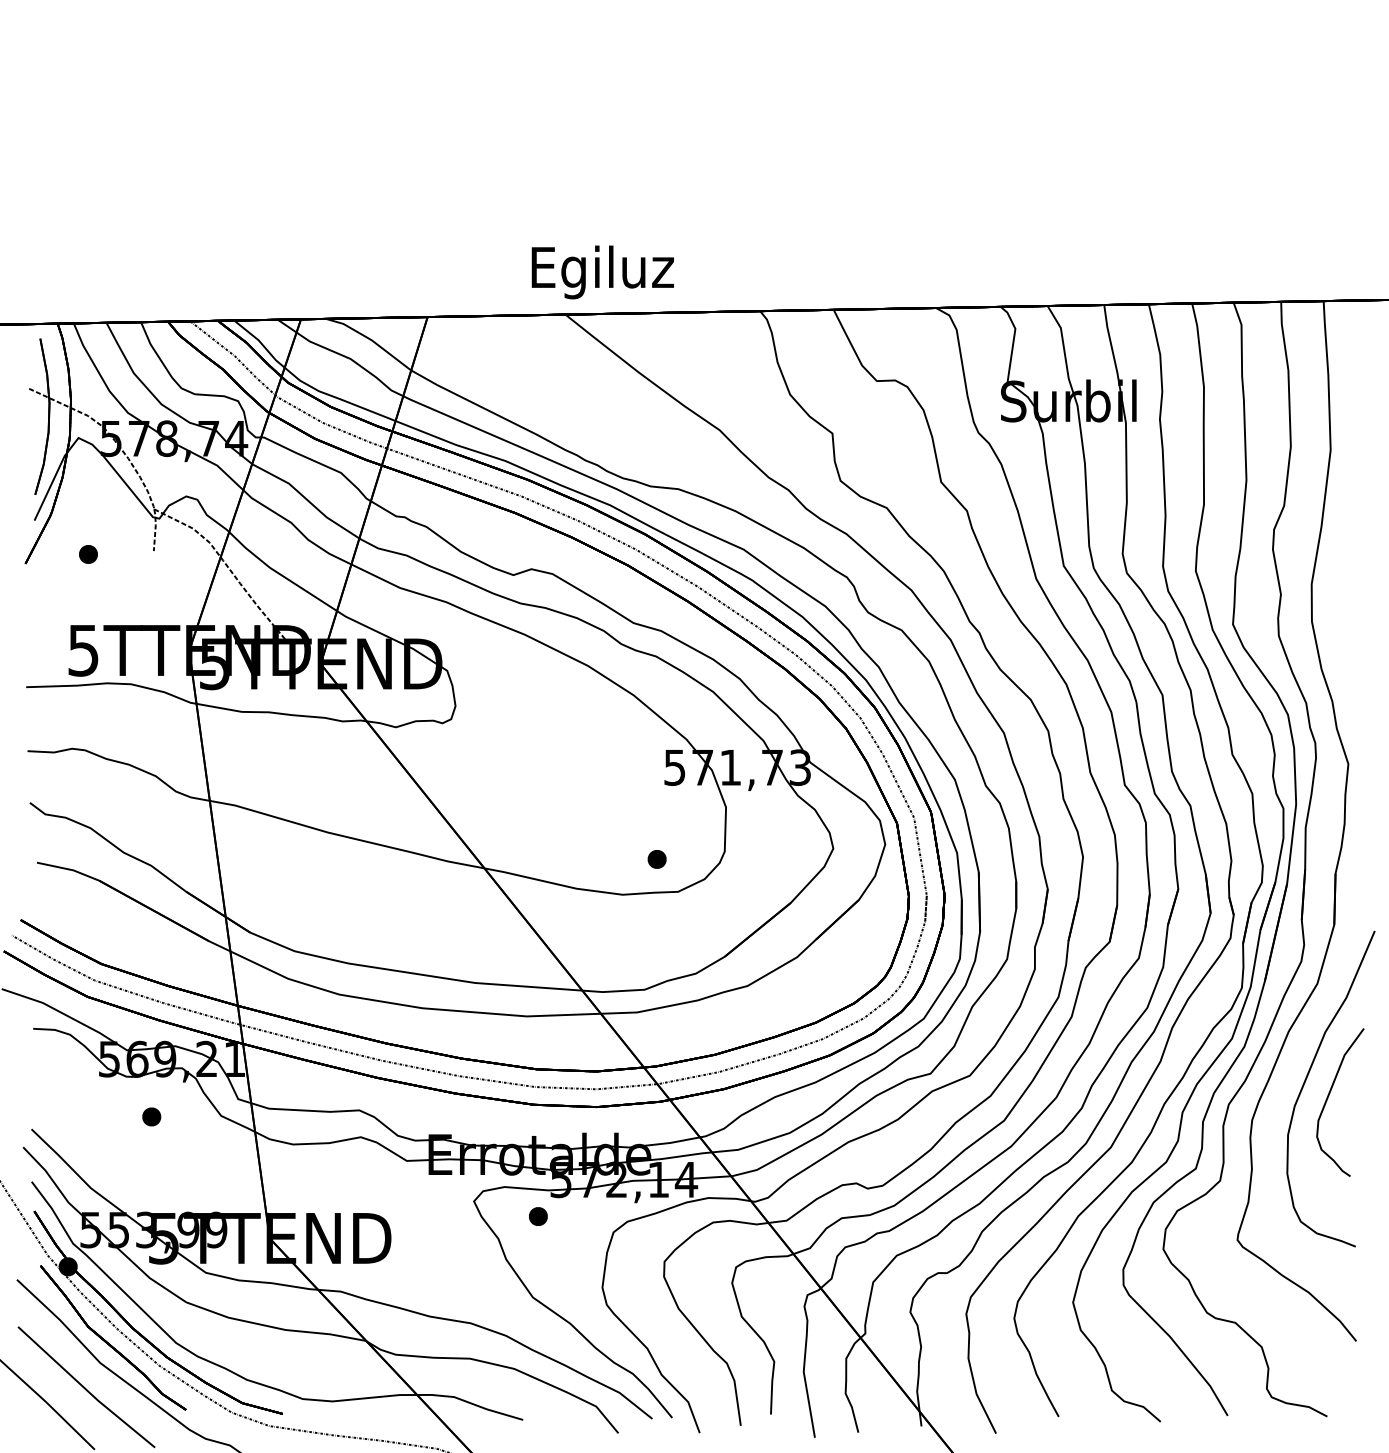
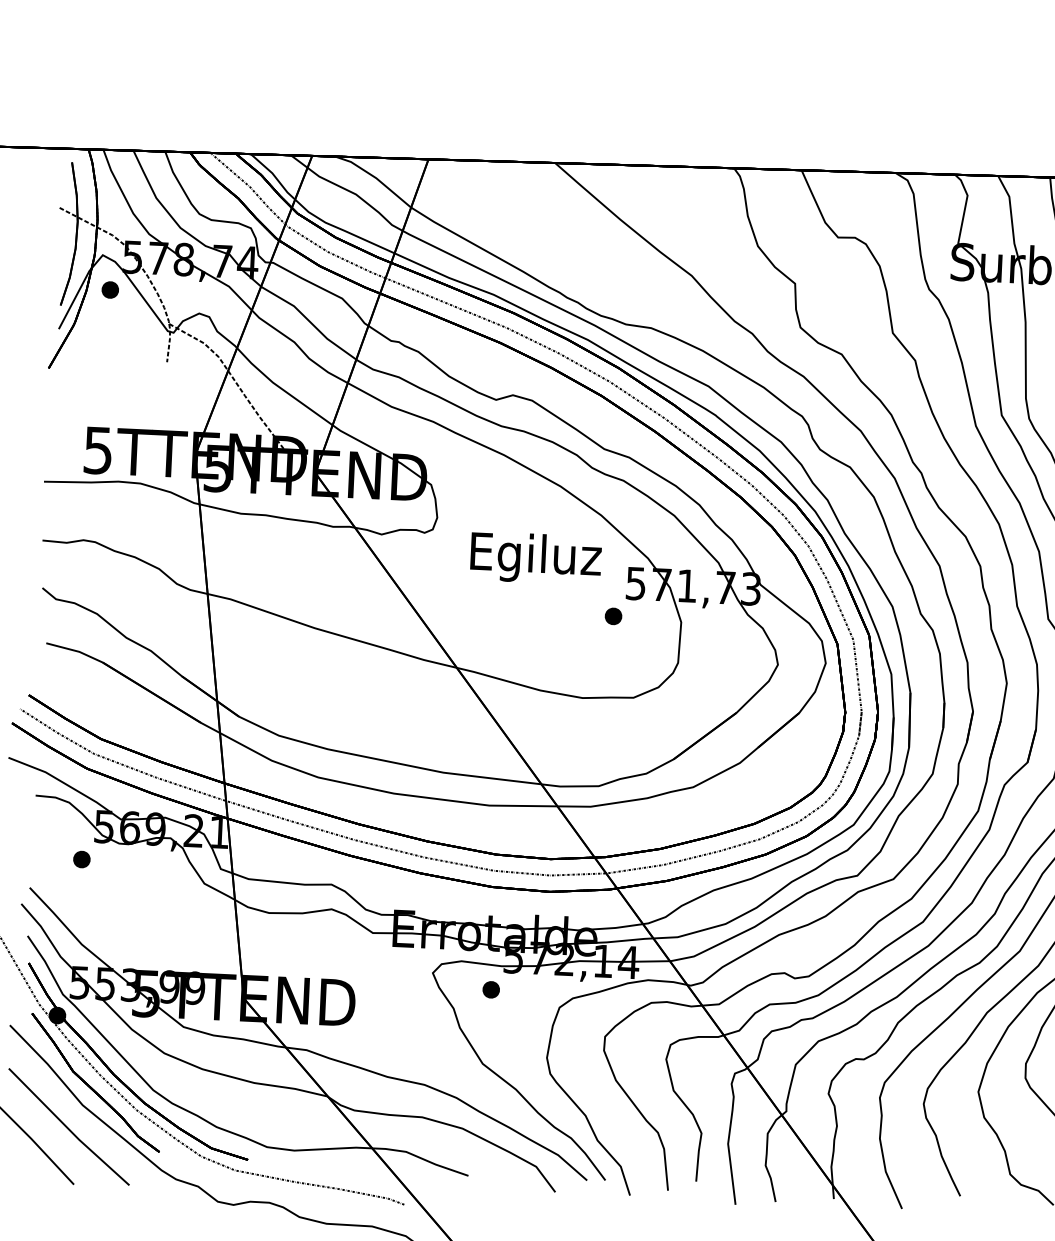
text: (602, 272) -> (535, 558), moved
part: (88, 554) -> (110, 290), moved
part: (656, 859) -> (612, 616), moved
part: (151, 1116) -> (81, 859), moved

